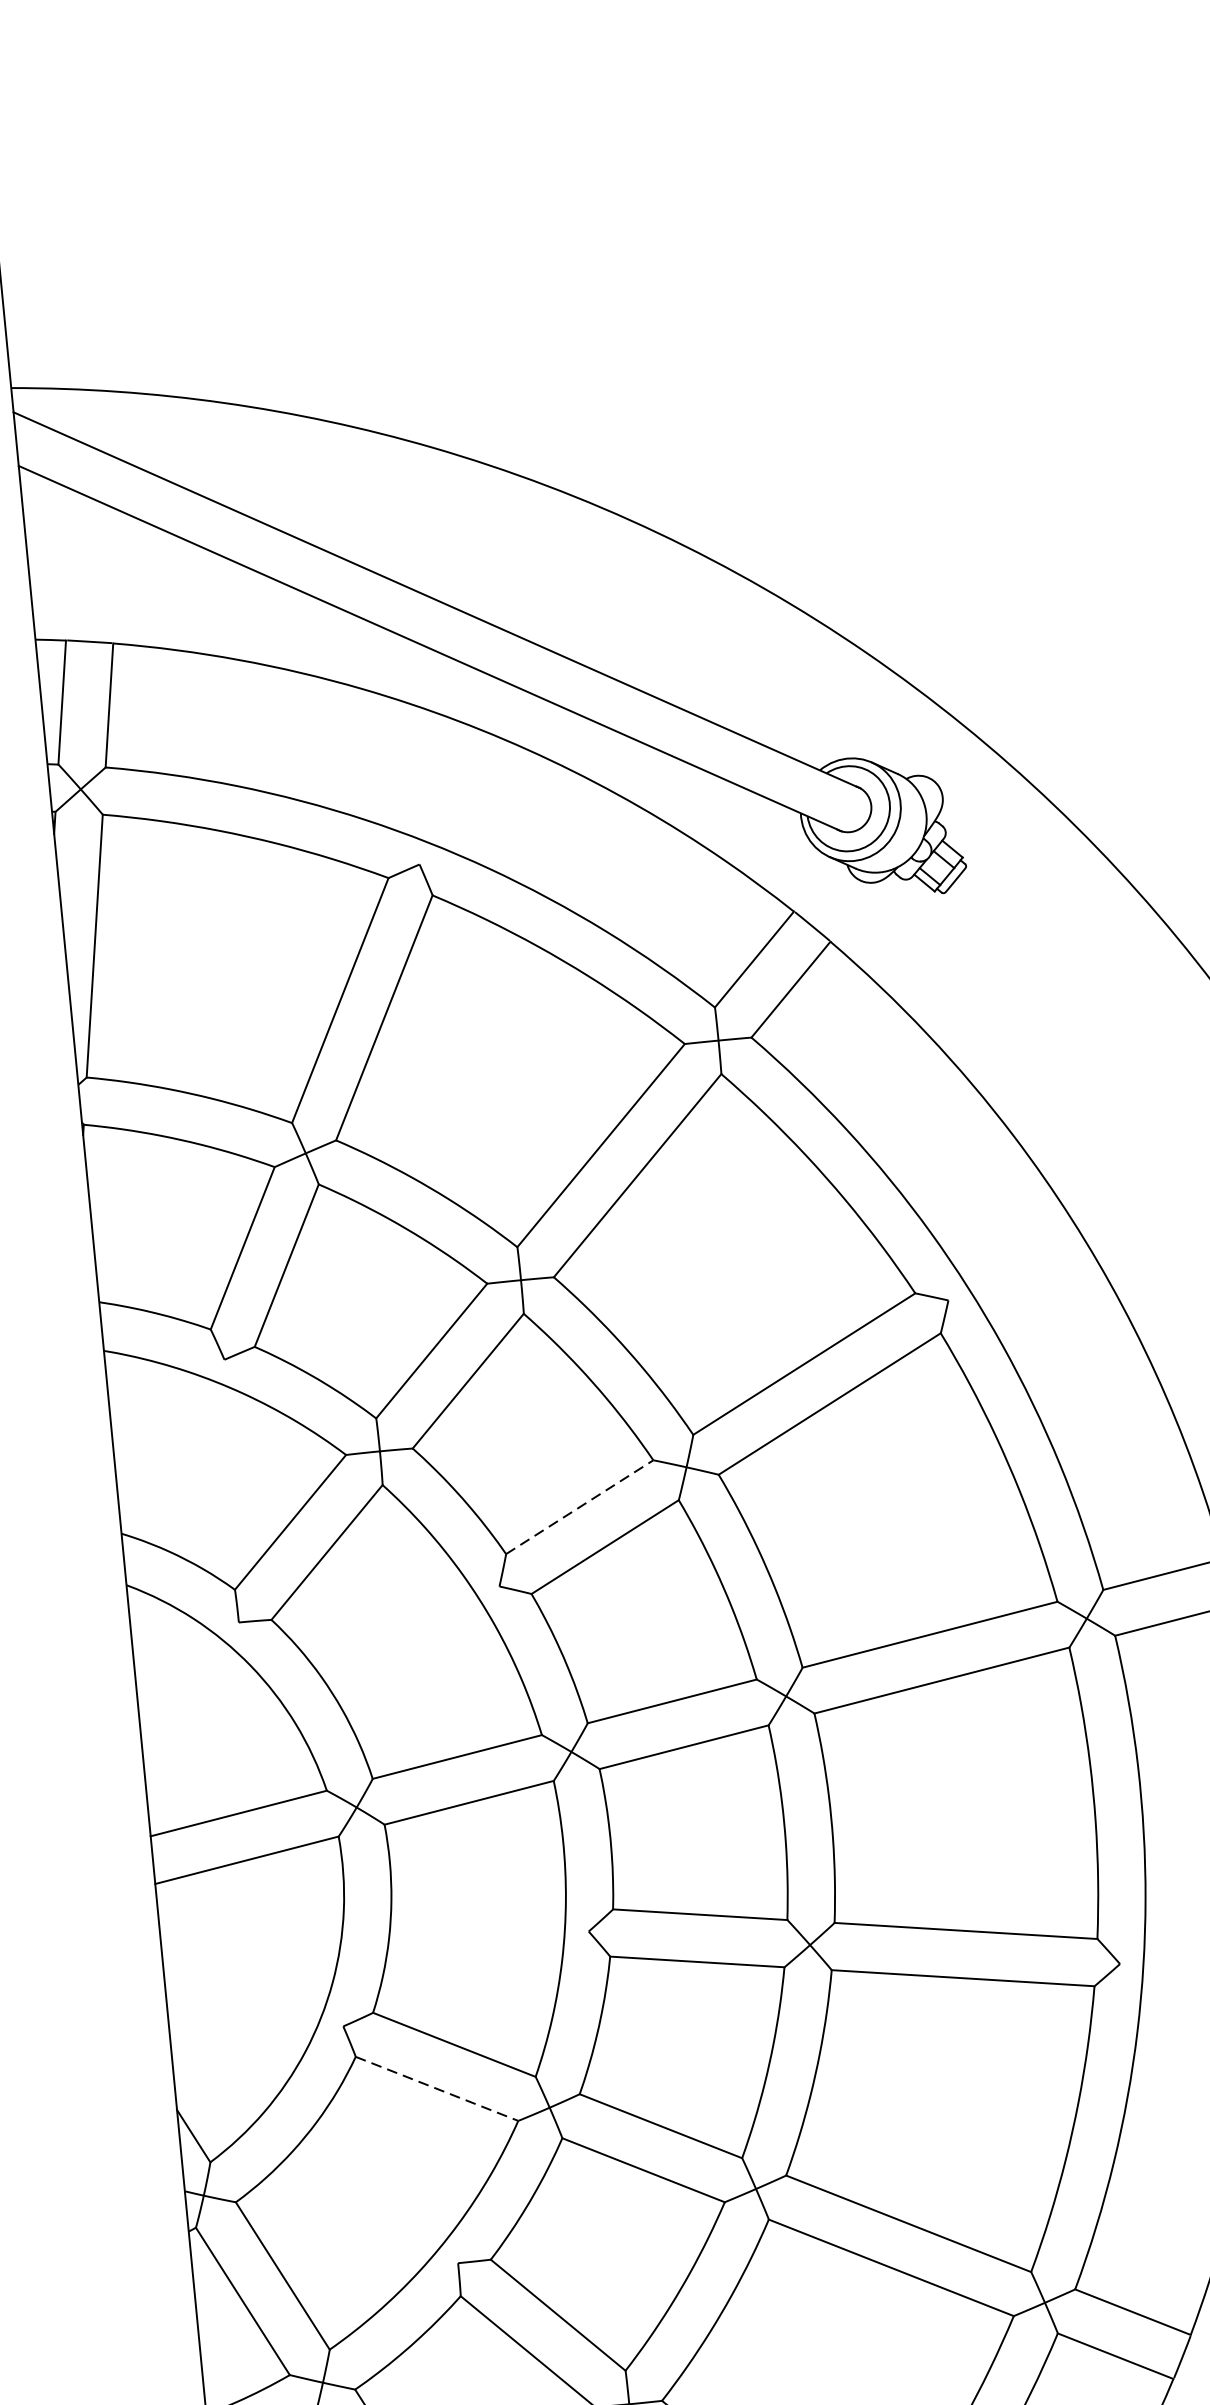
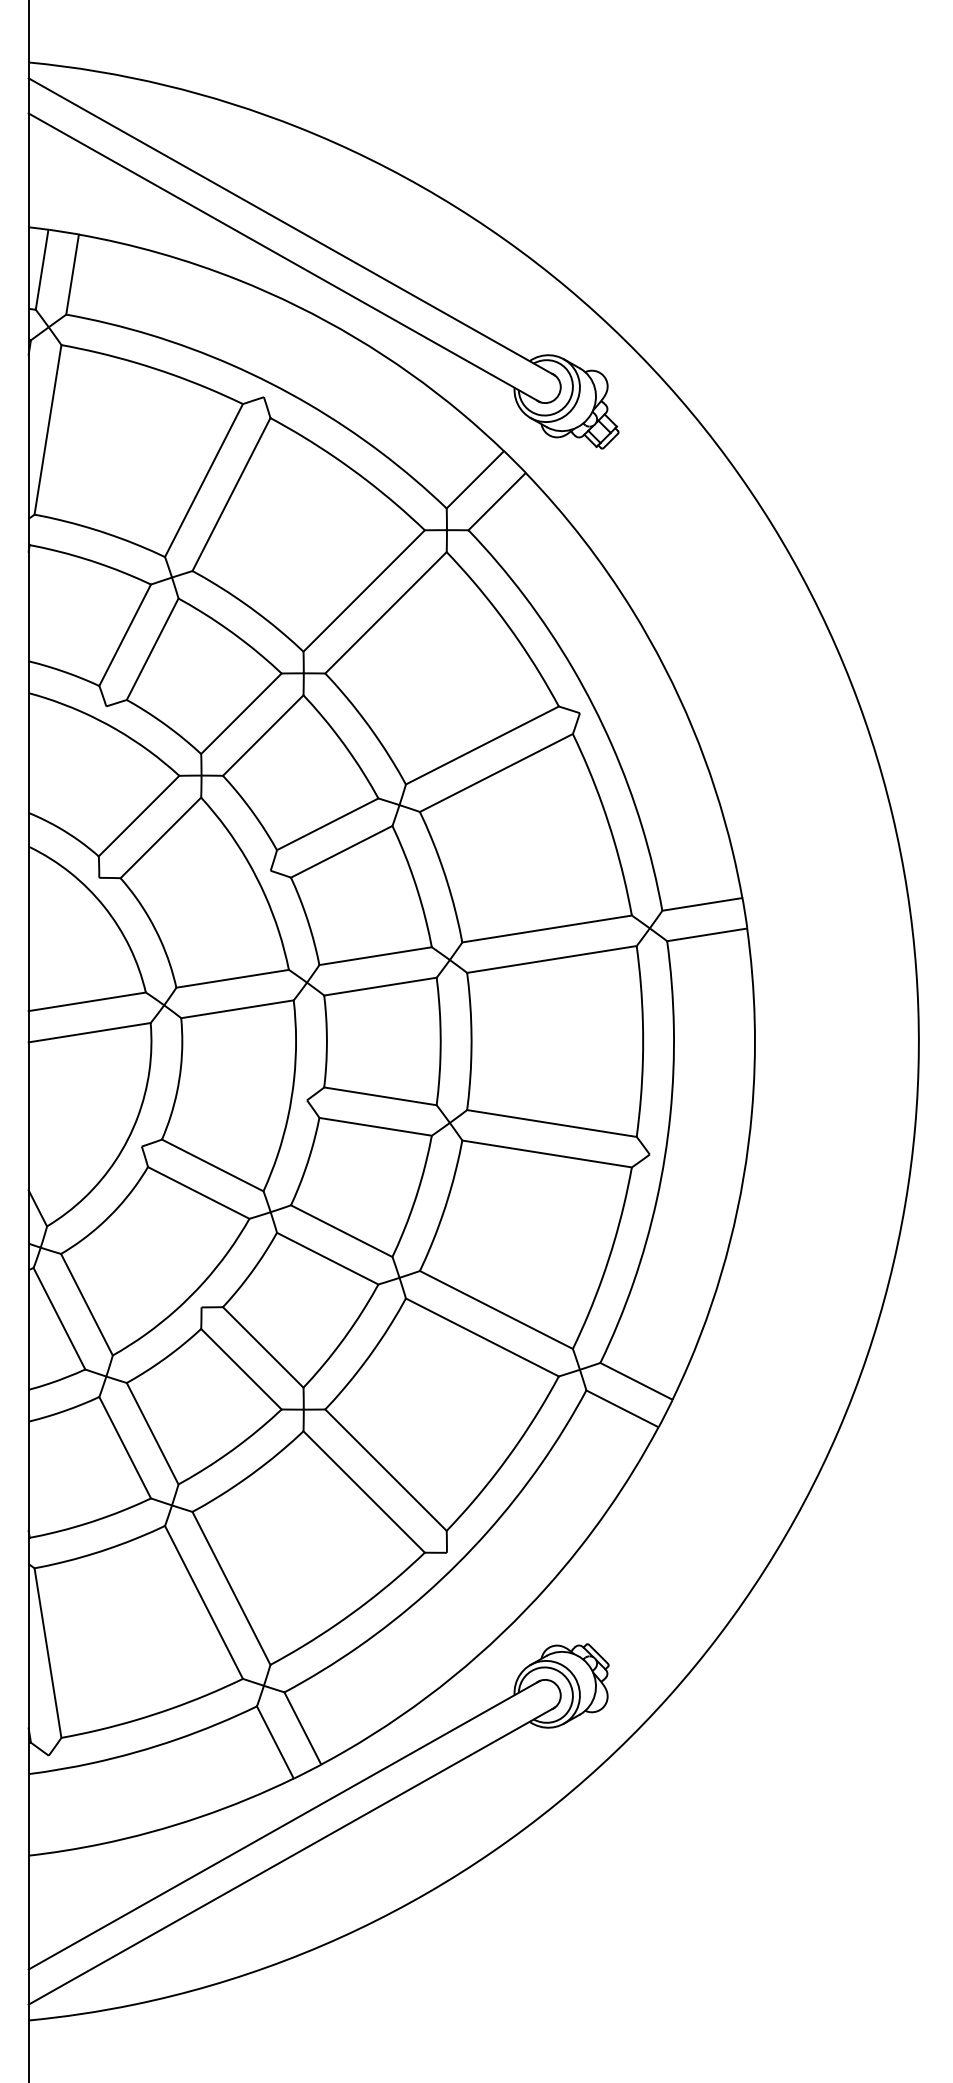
line: (579, 1507) -> (327, 824), dashed -> solid
line: (436, 2088) -> (198, 1192), dashed -> solid

